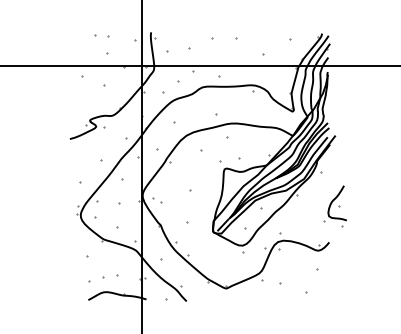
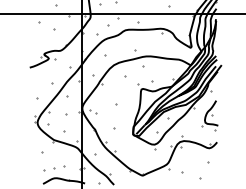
part: (334, 206) -> (209, 115), moved

